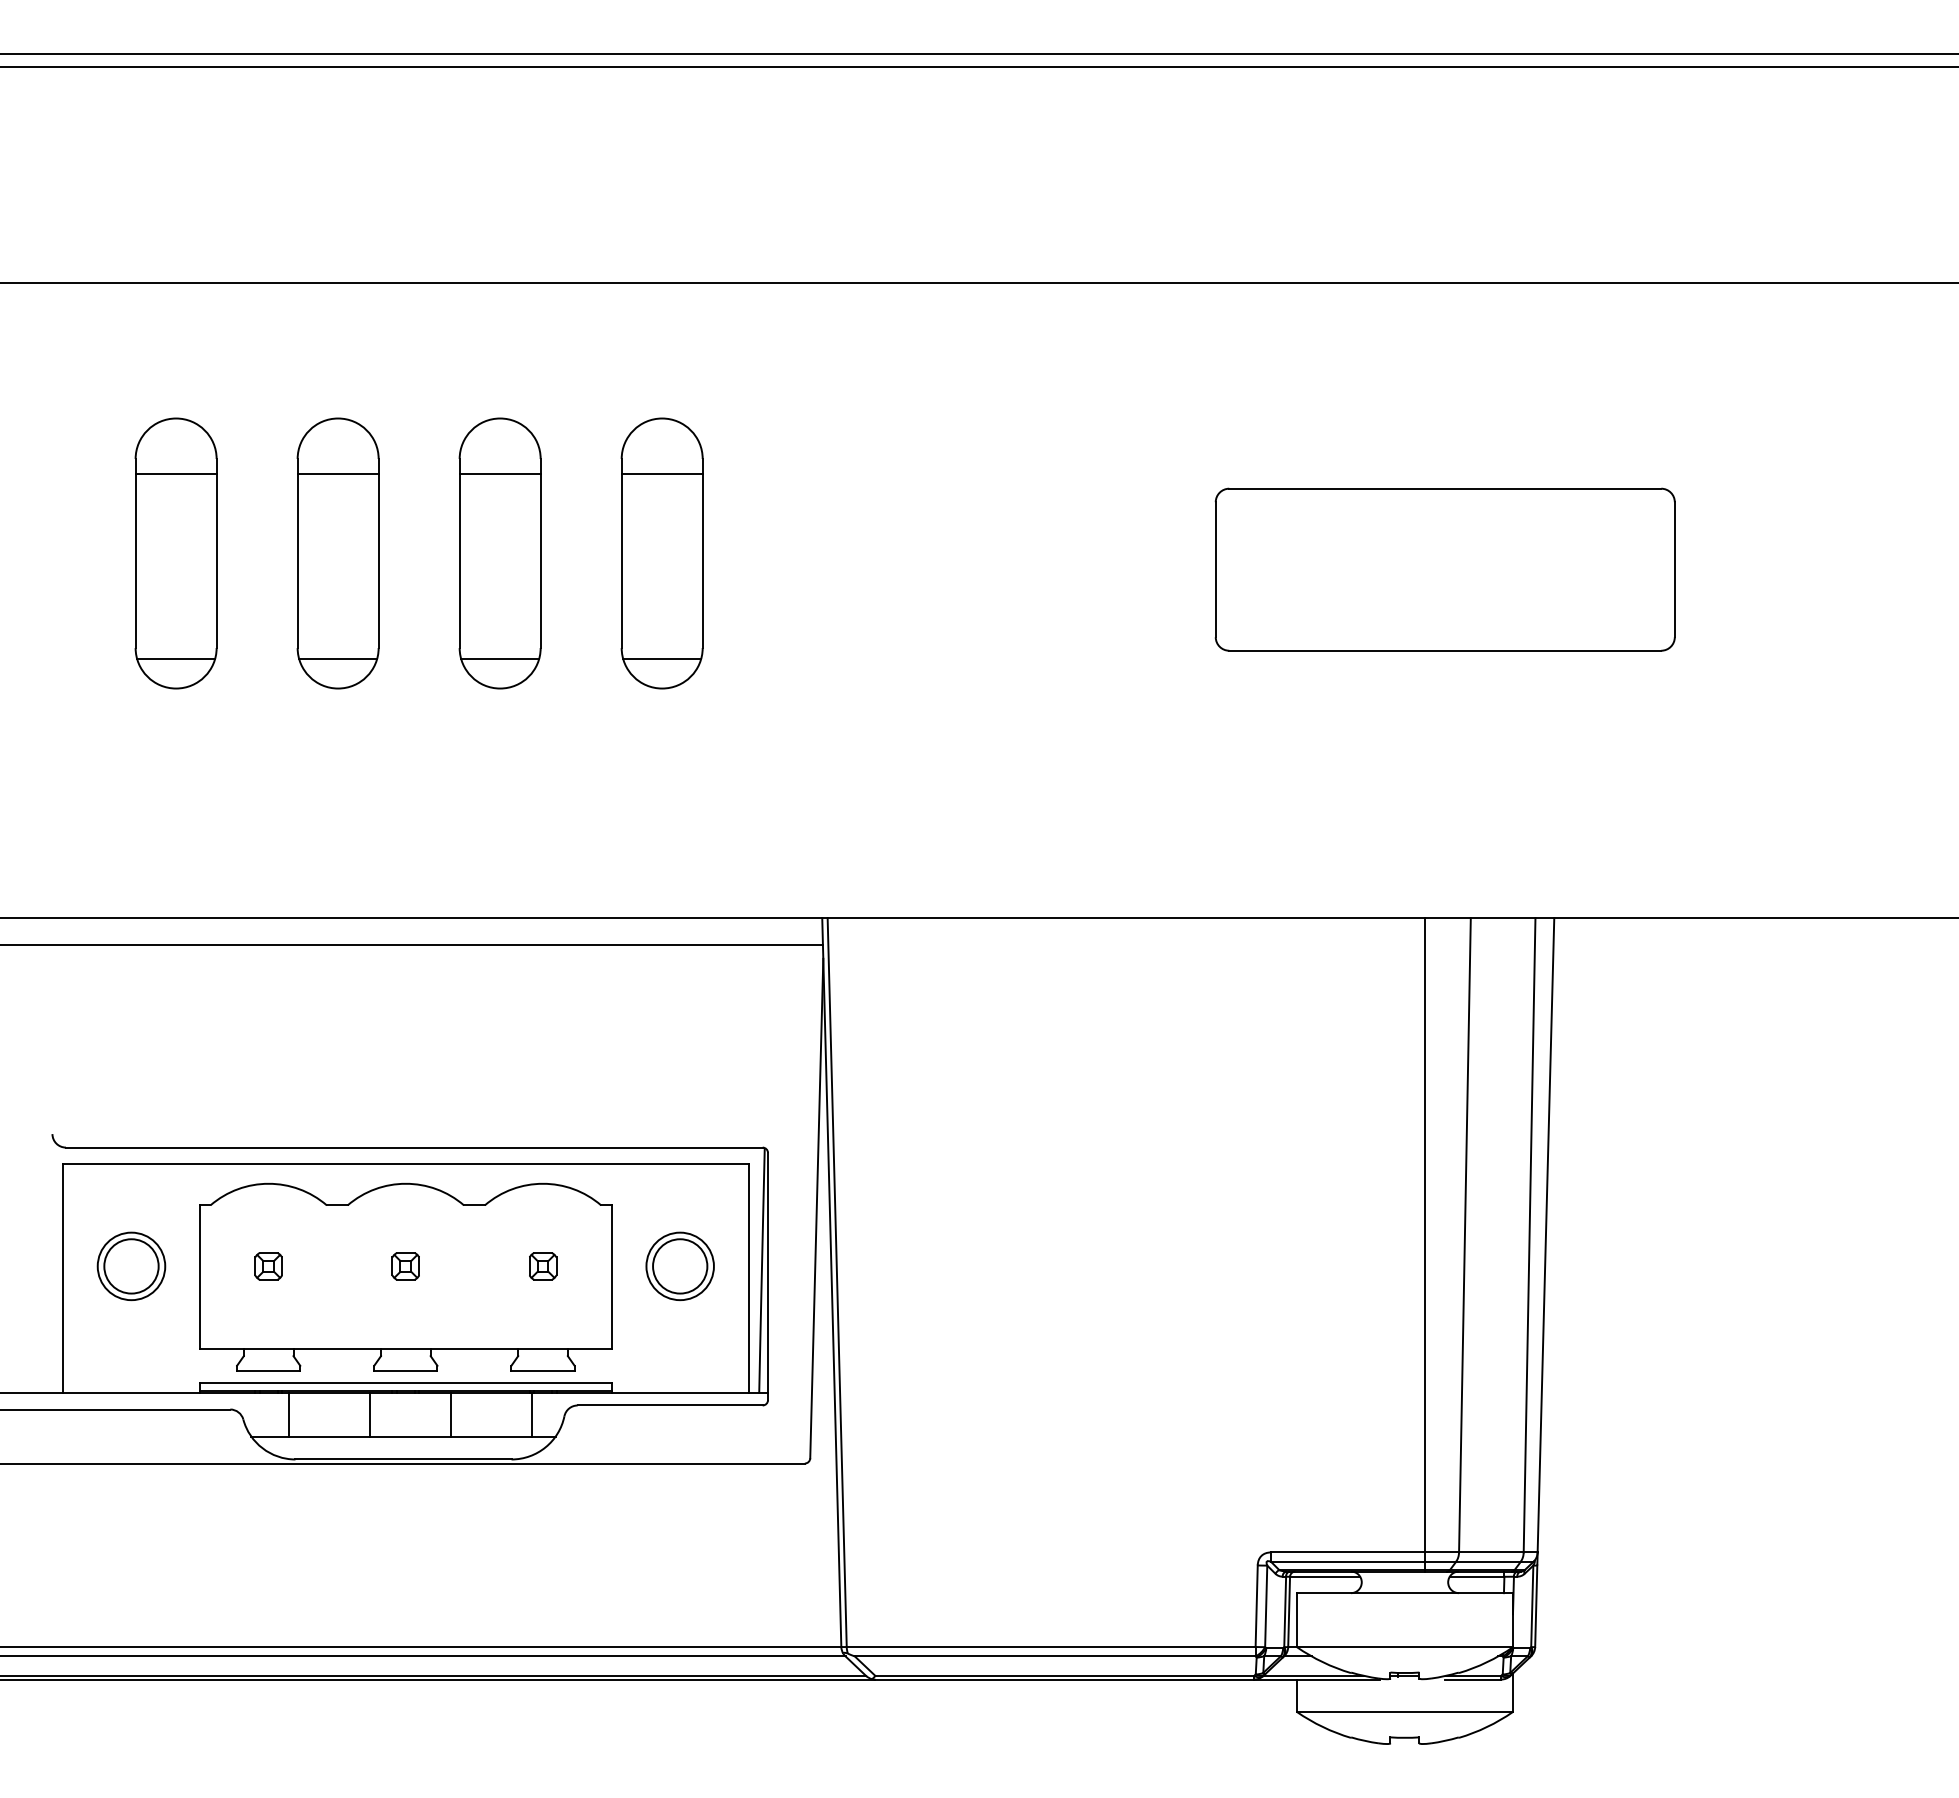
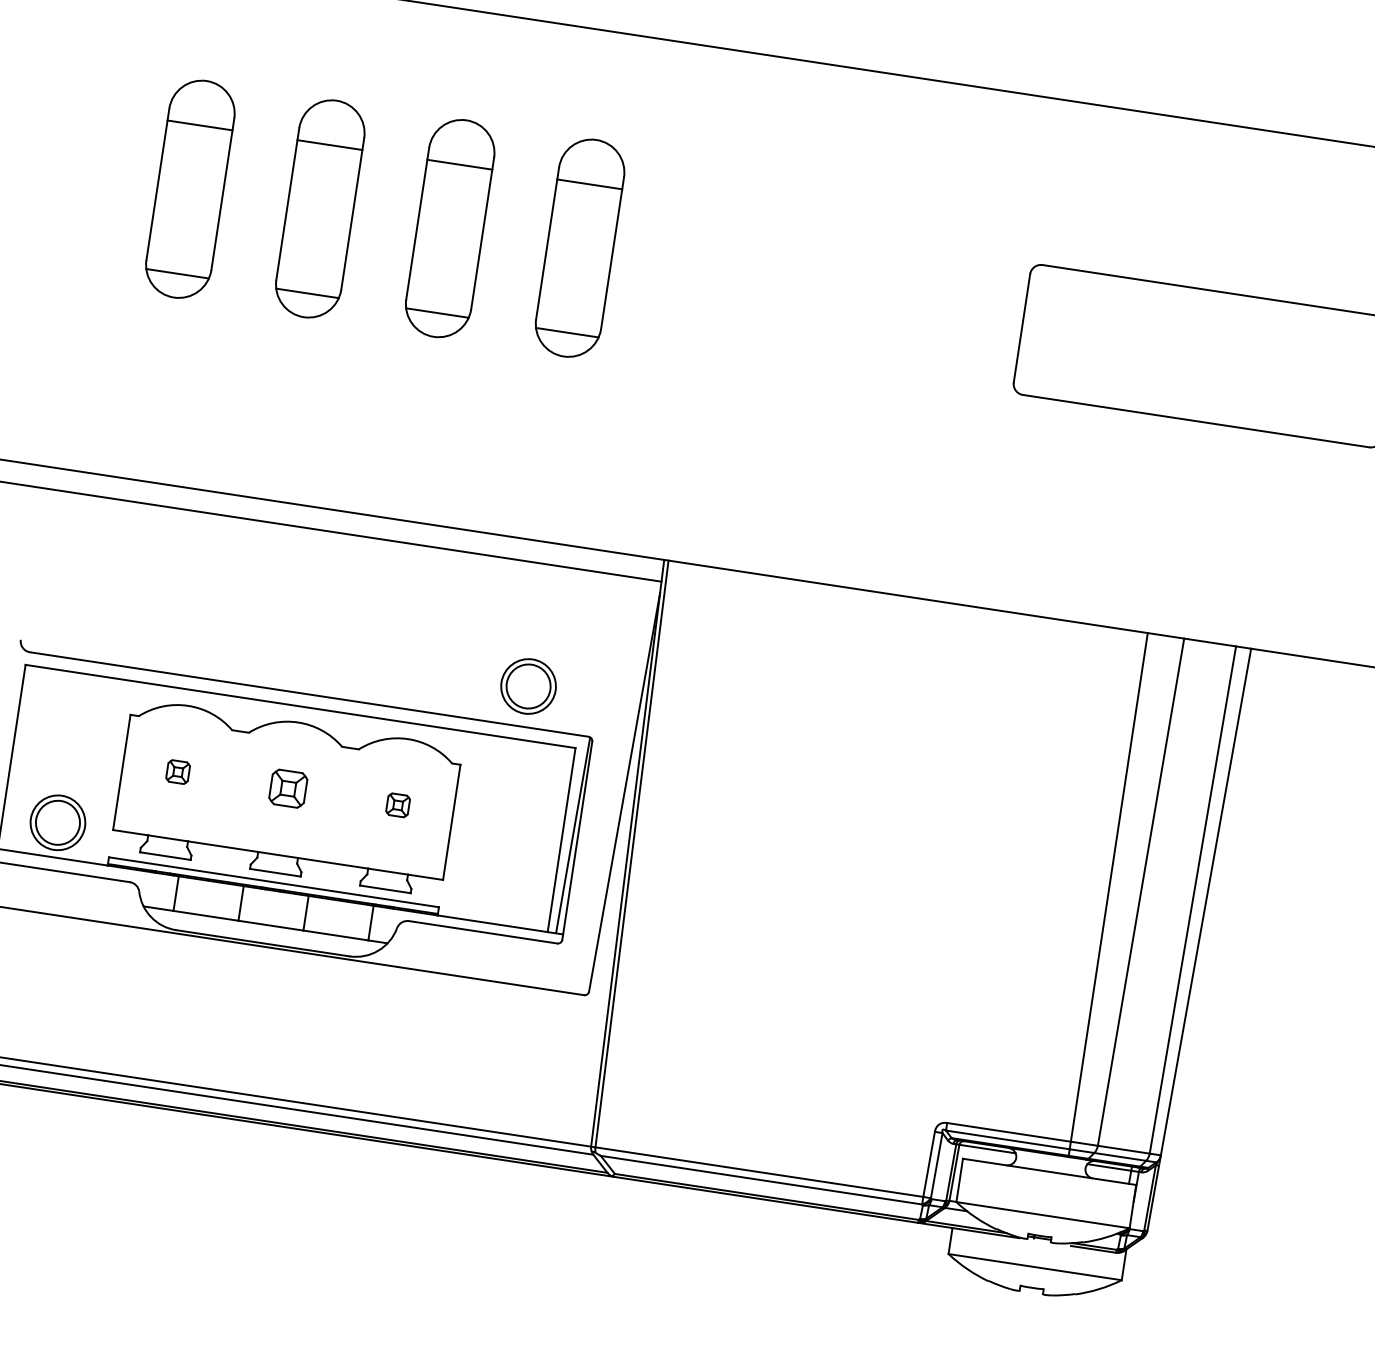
part: (131, 1266) -> (57, 822), moved
part: (405, 1266) -> (287, 788), size x1.6
part: (679, 1266) -> (528, 686), moved

